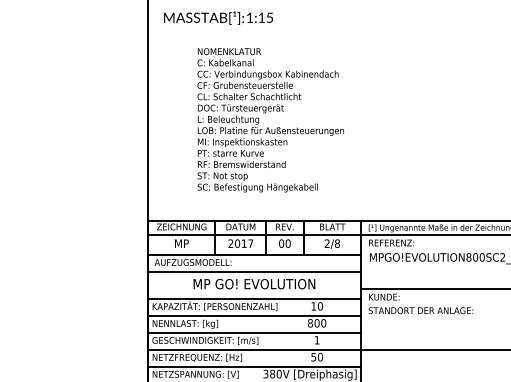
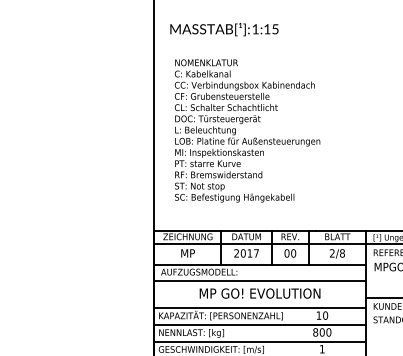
text: (270, 120) -> (247, 131), moved

